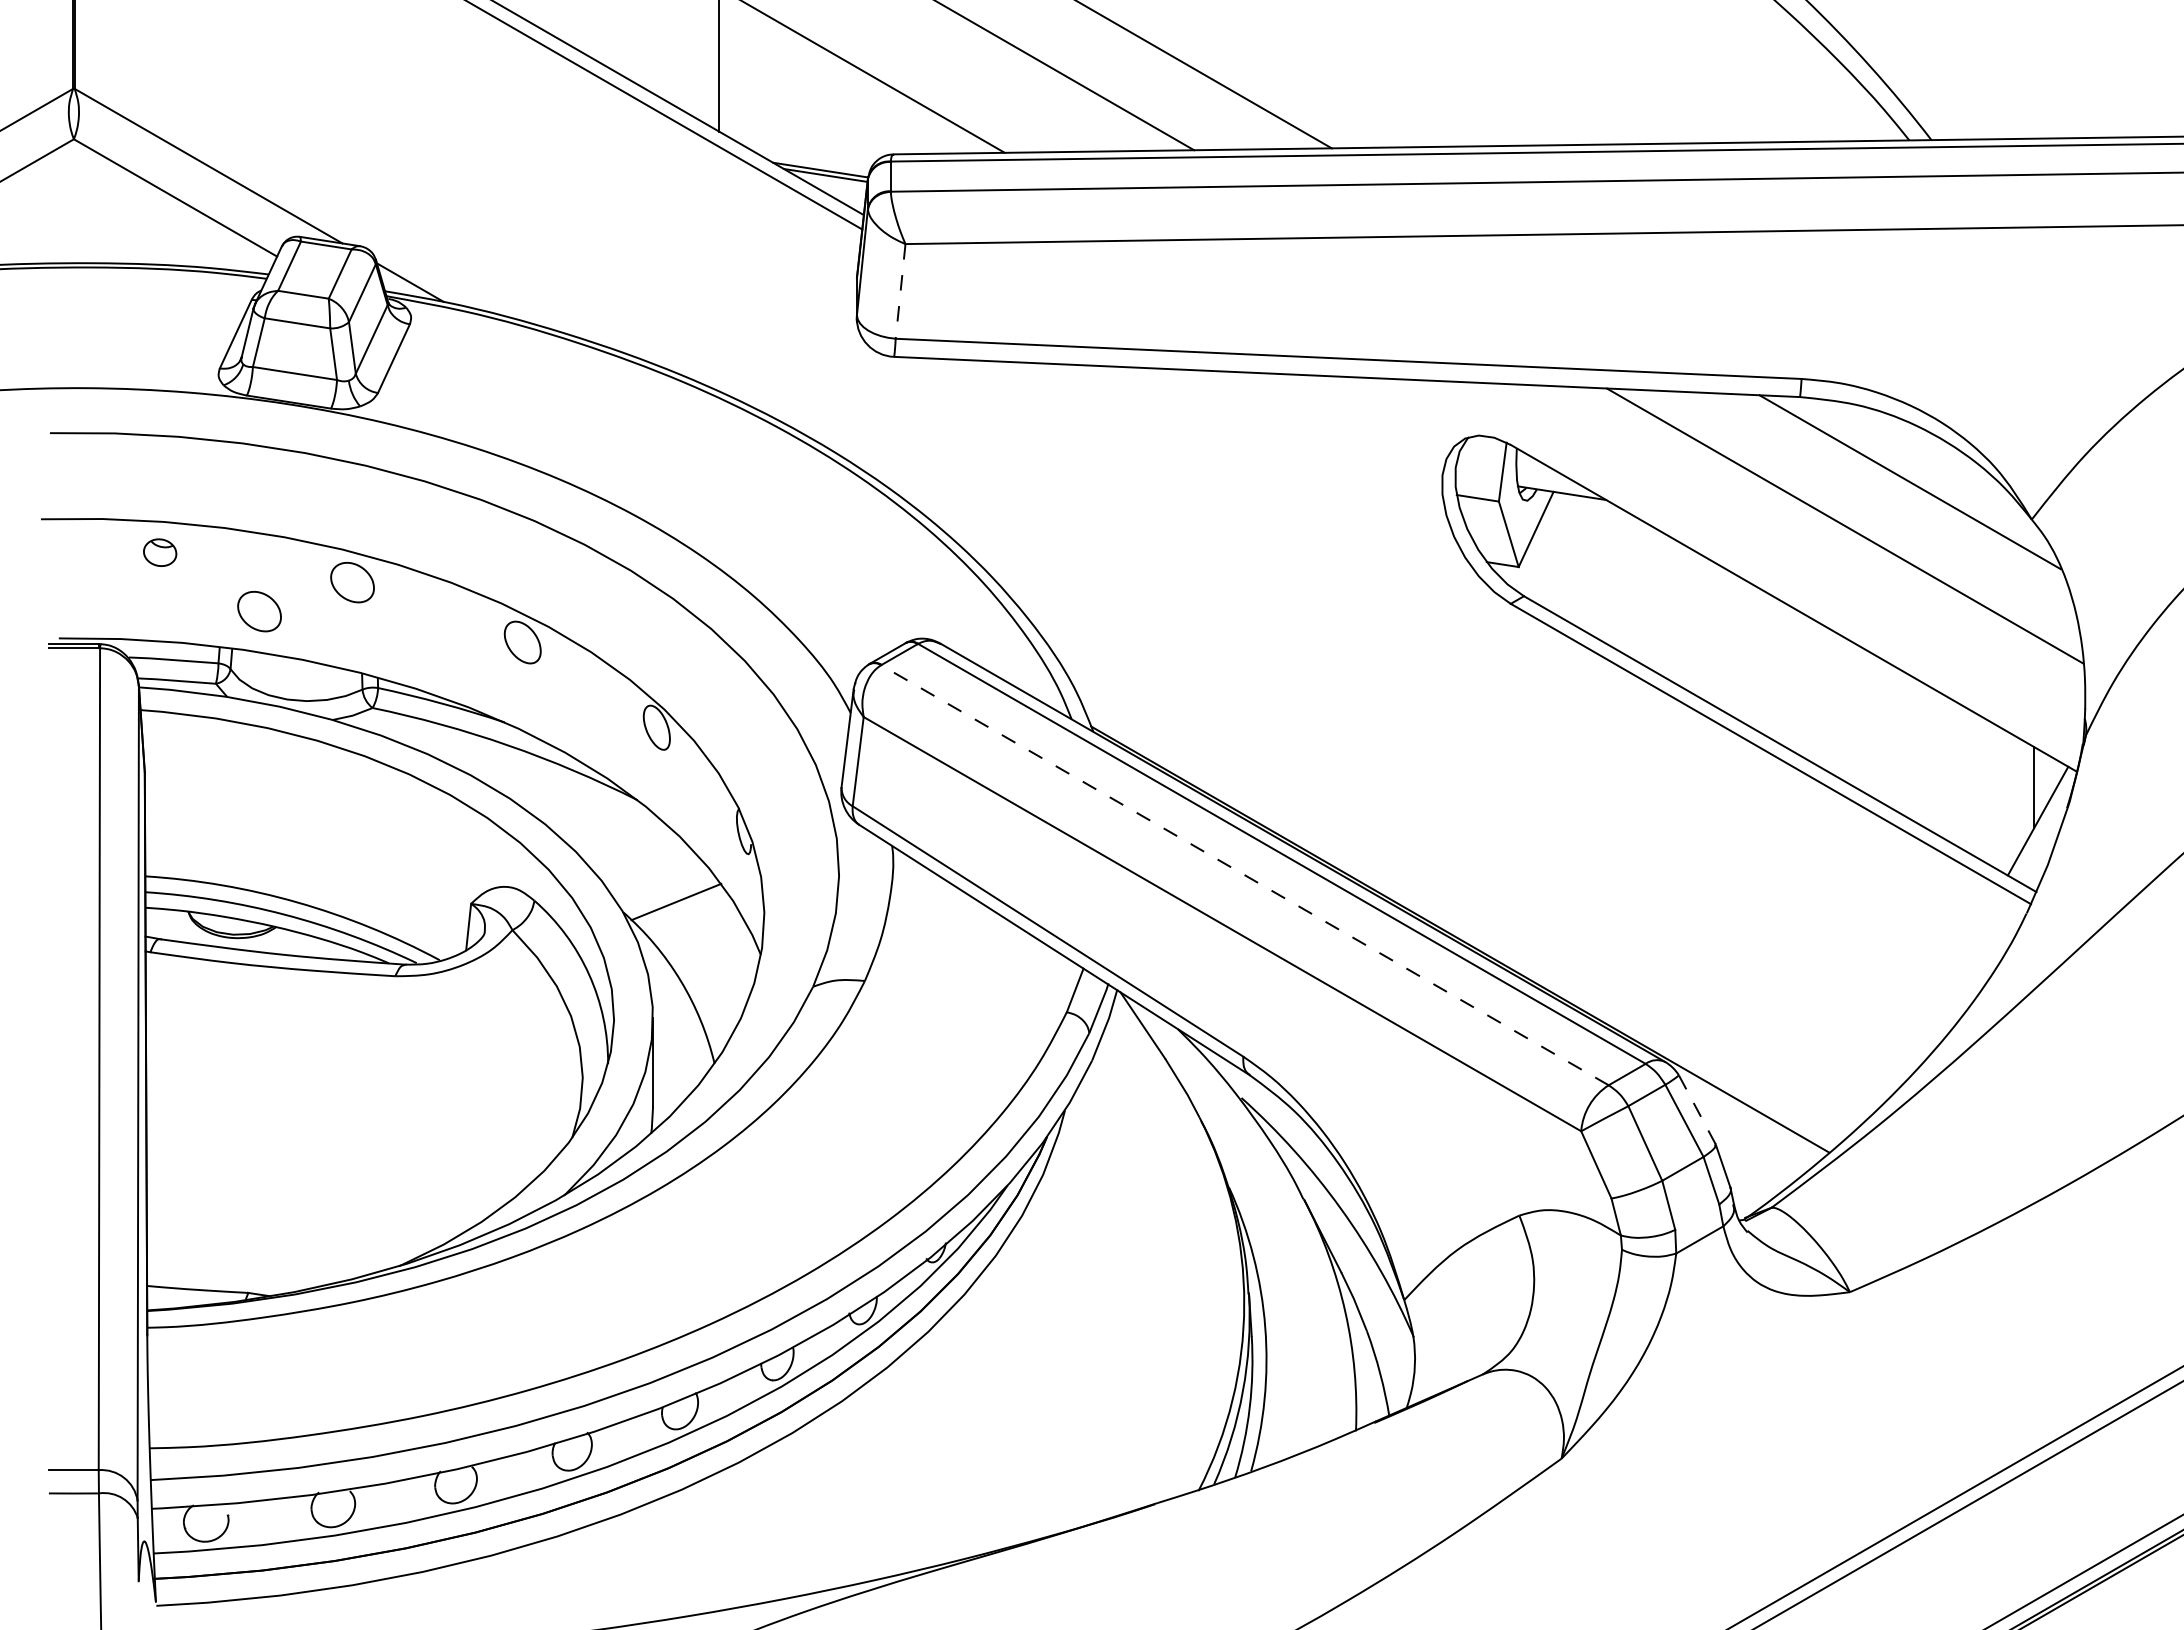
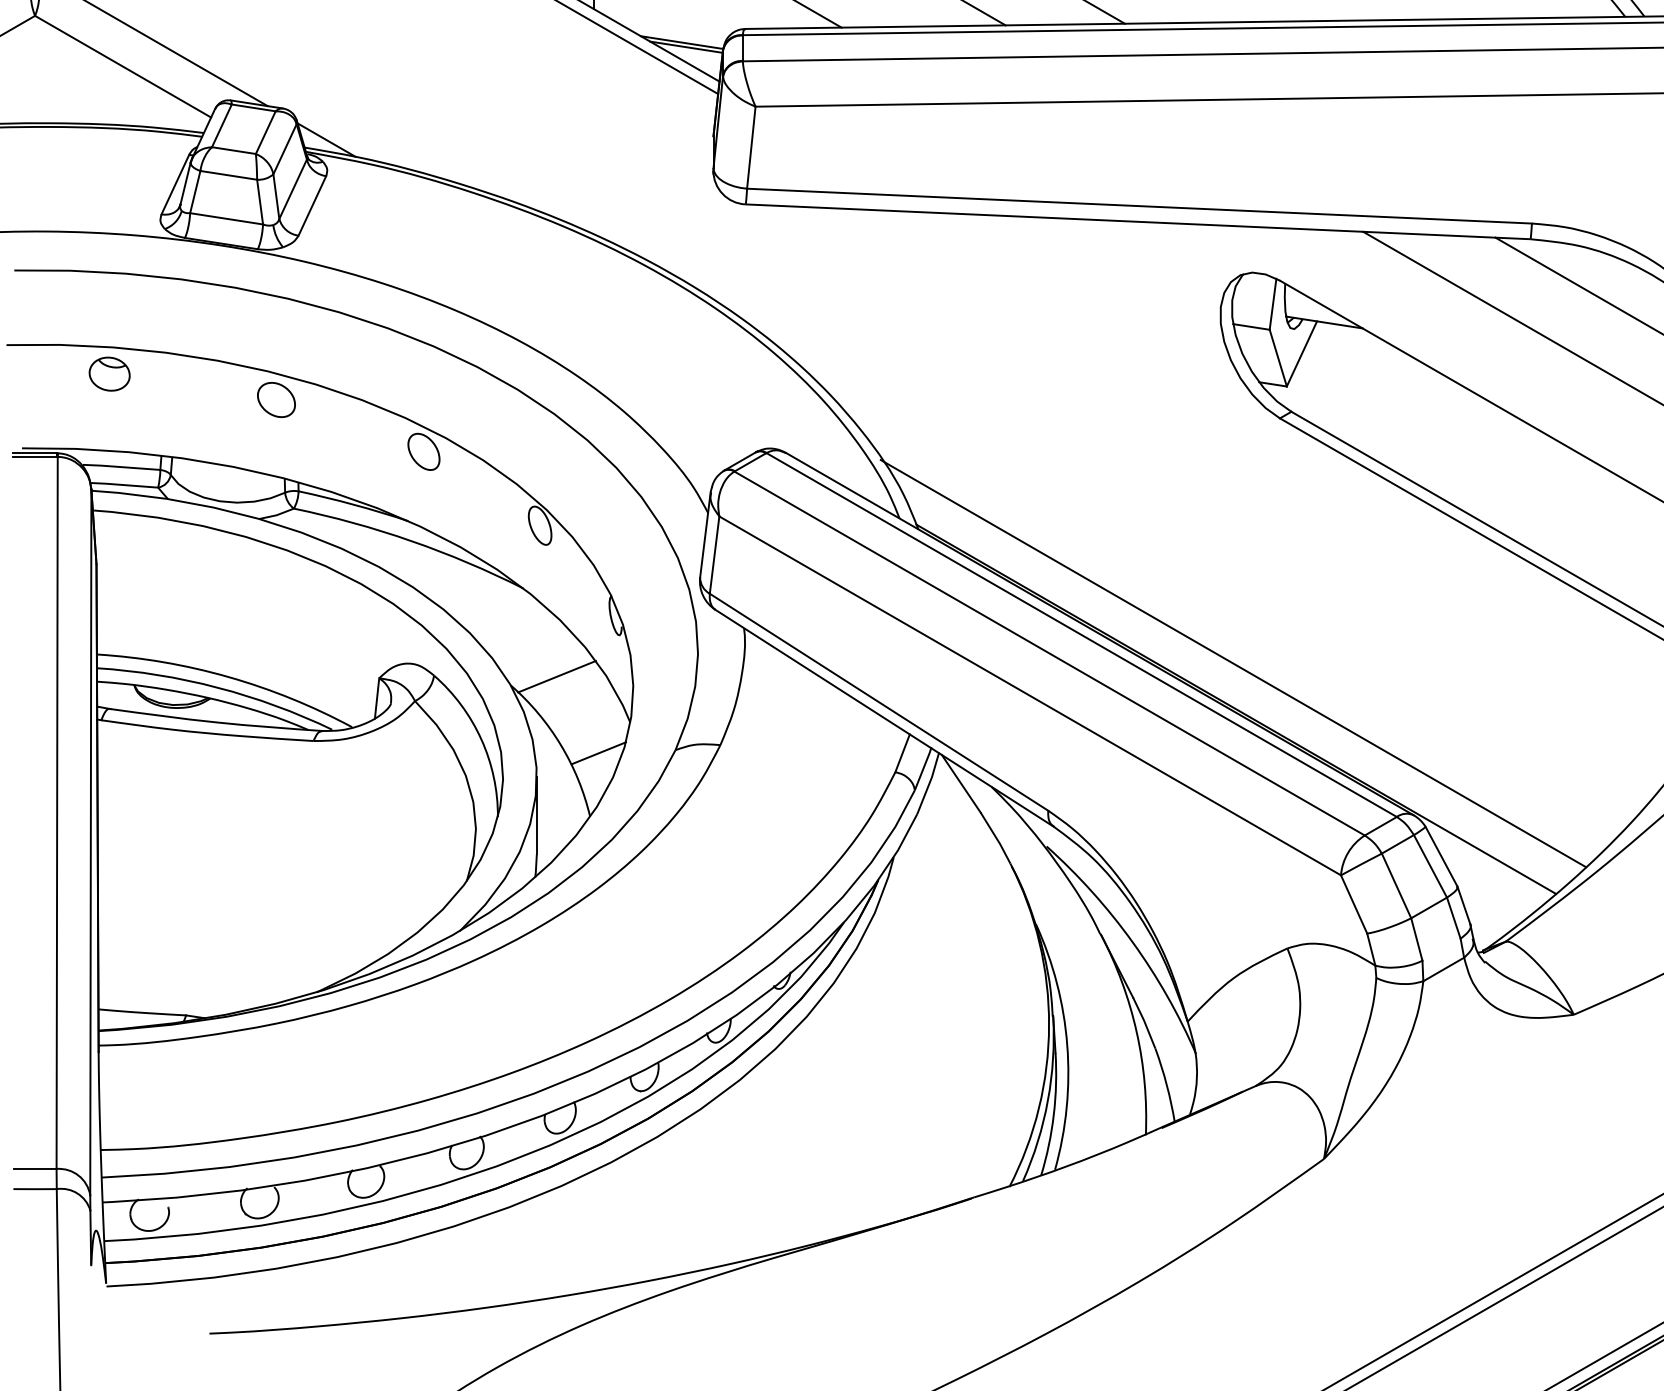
line: (900, 291) -> (751, 147), dashed -> solid
part: (160, 552) -> (110, 373), size x1.43
part: (259, 611) -> (195, 425), removed
line: (1244, 875) -> (1049, 653), dashed -> solid
line: (1457, 886) -> (1233, 663), added
line: (724, 990) -> (598, 753), added
line: (1697, 1109) -> (1441, 856), dashed -> solid

